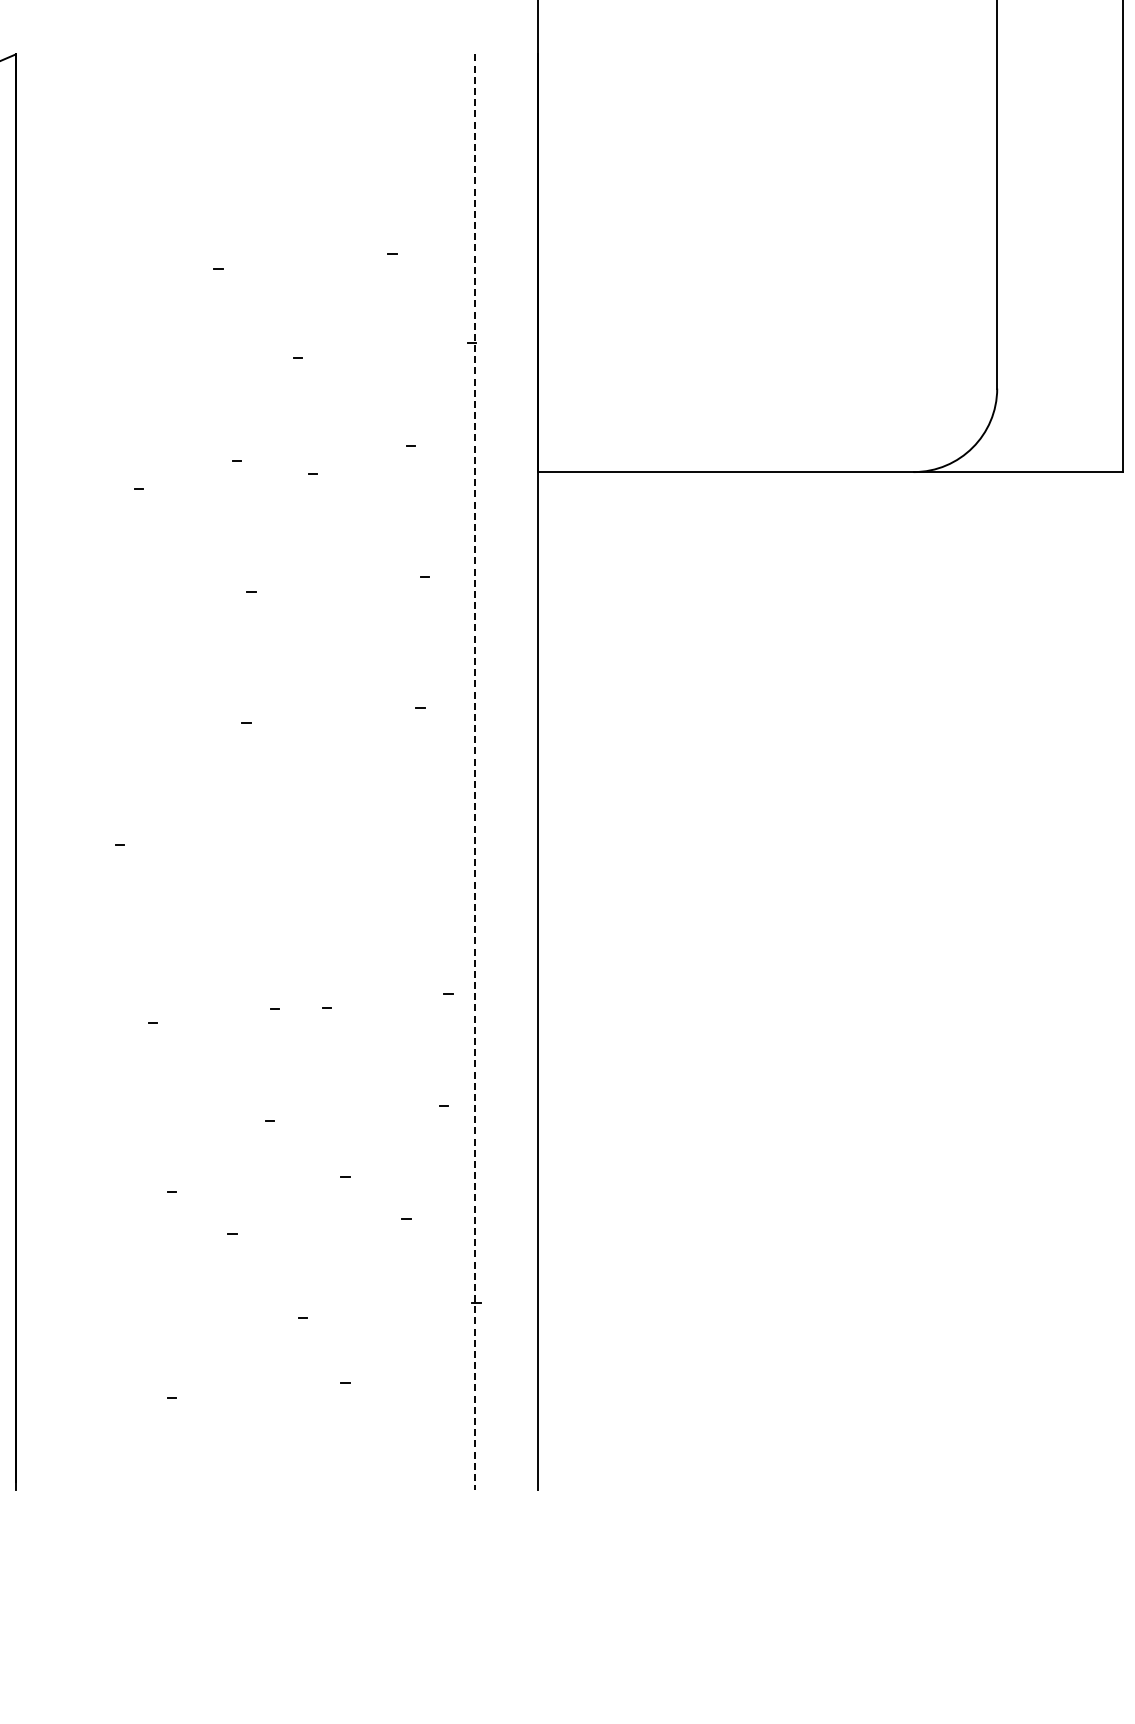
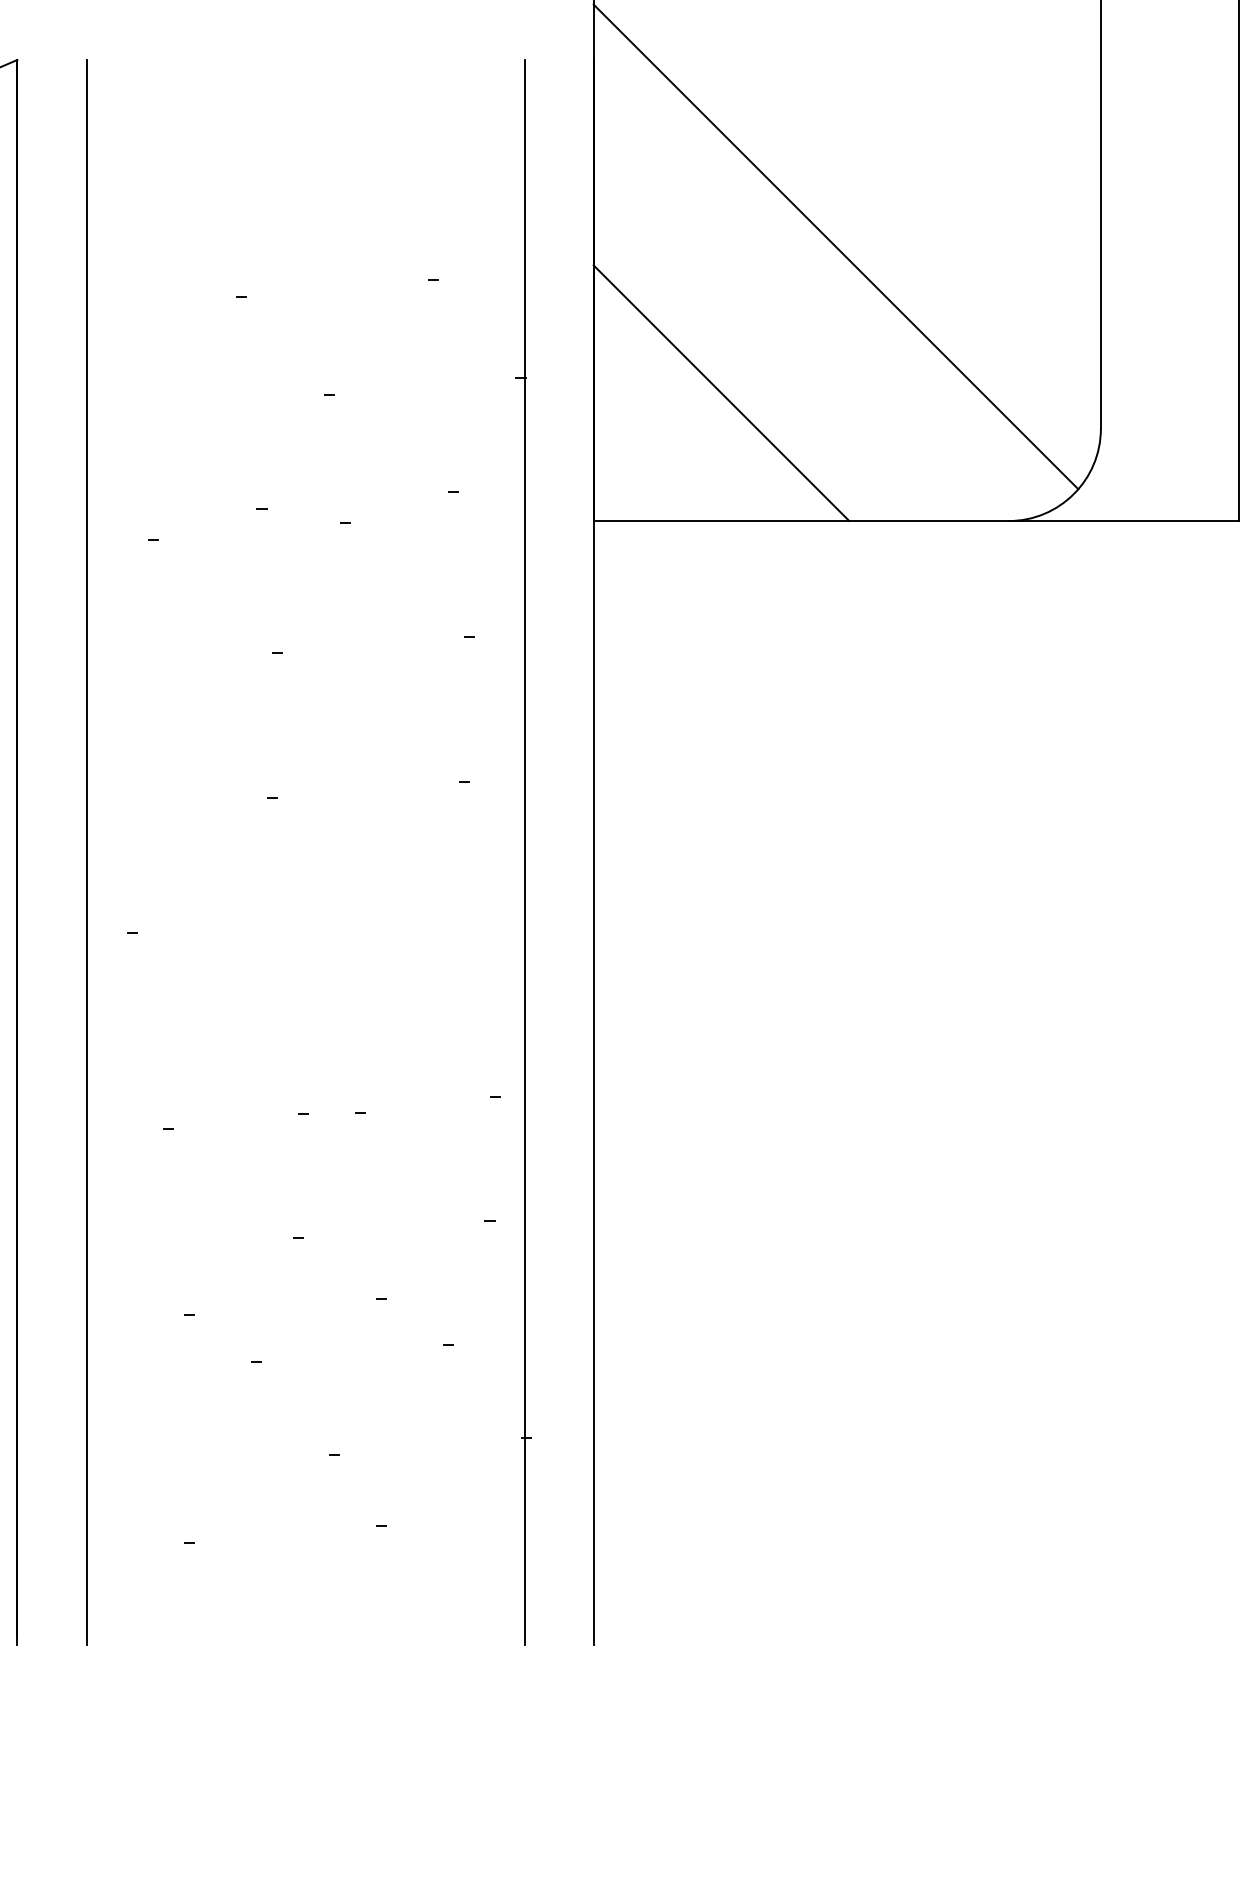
line: (756, 223) -> (835, 246), added
line: (653, 356) -> (721, 393), added
line: (78, 771) -> (86, 851), added
line: (475, 772) -> (524, 852), dashed -> solid

